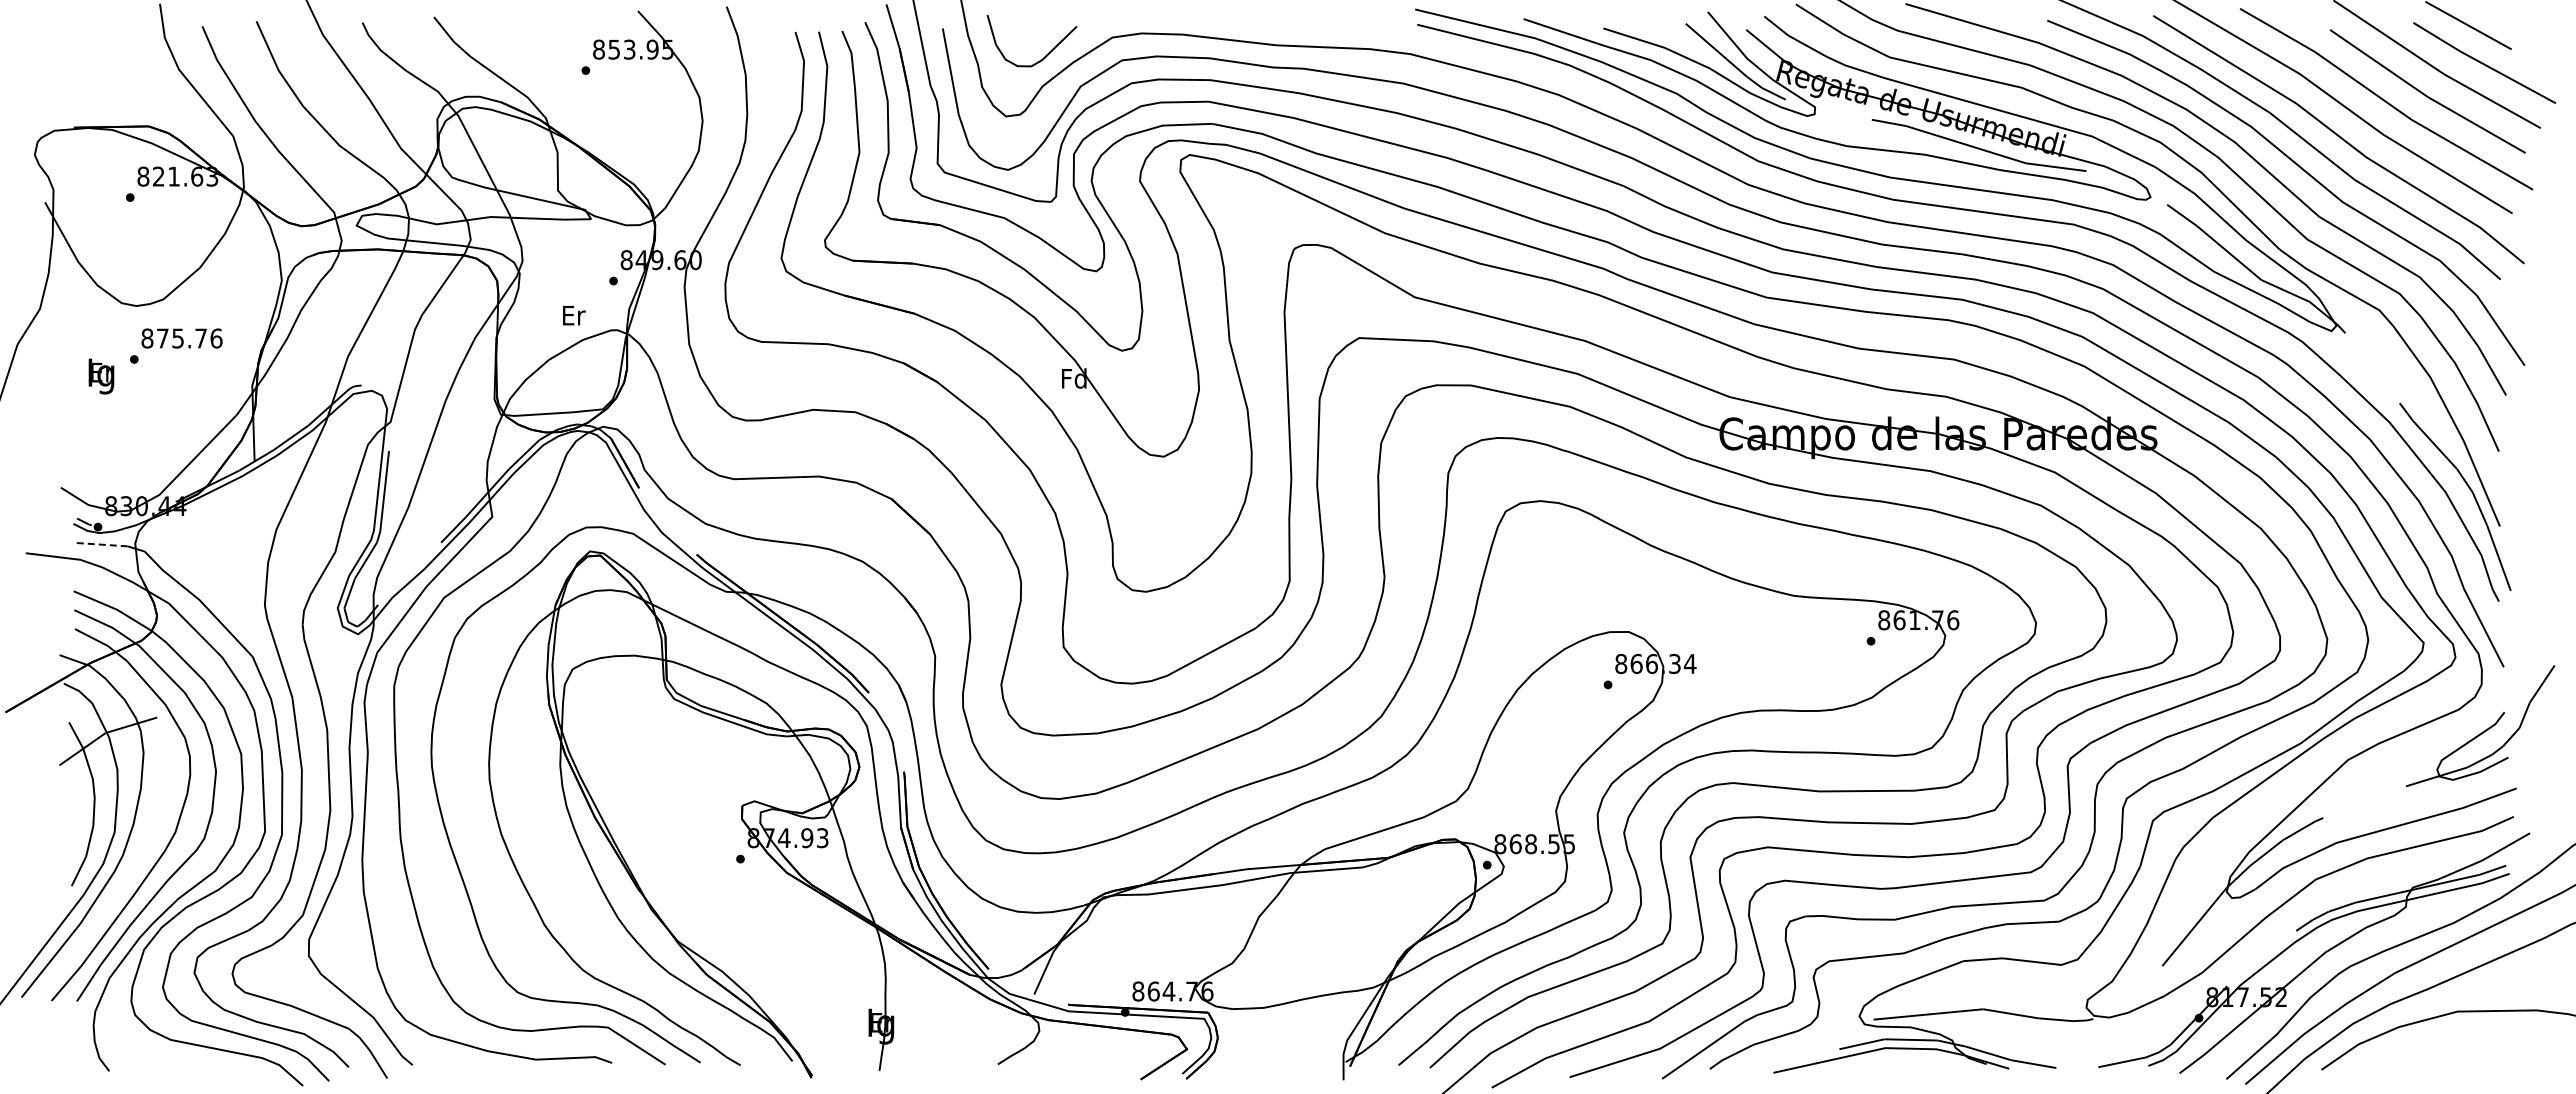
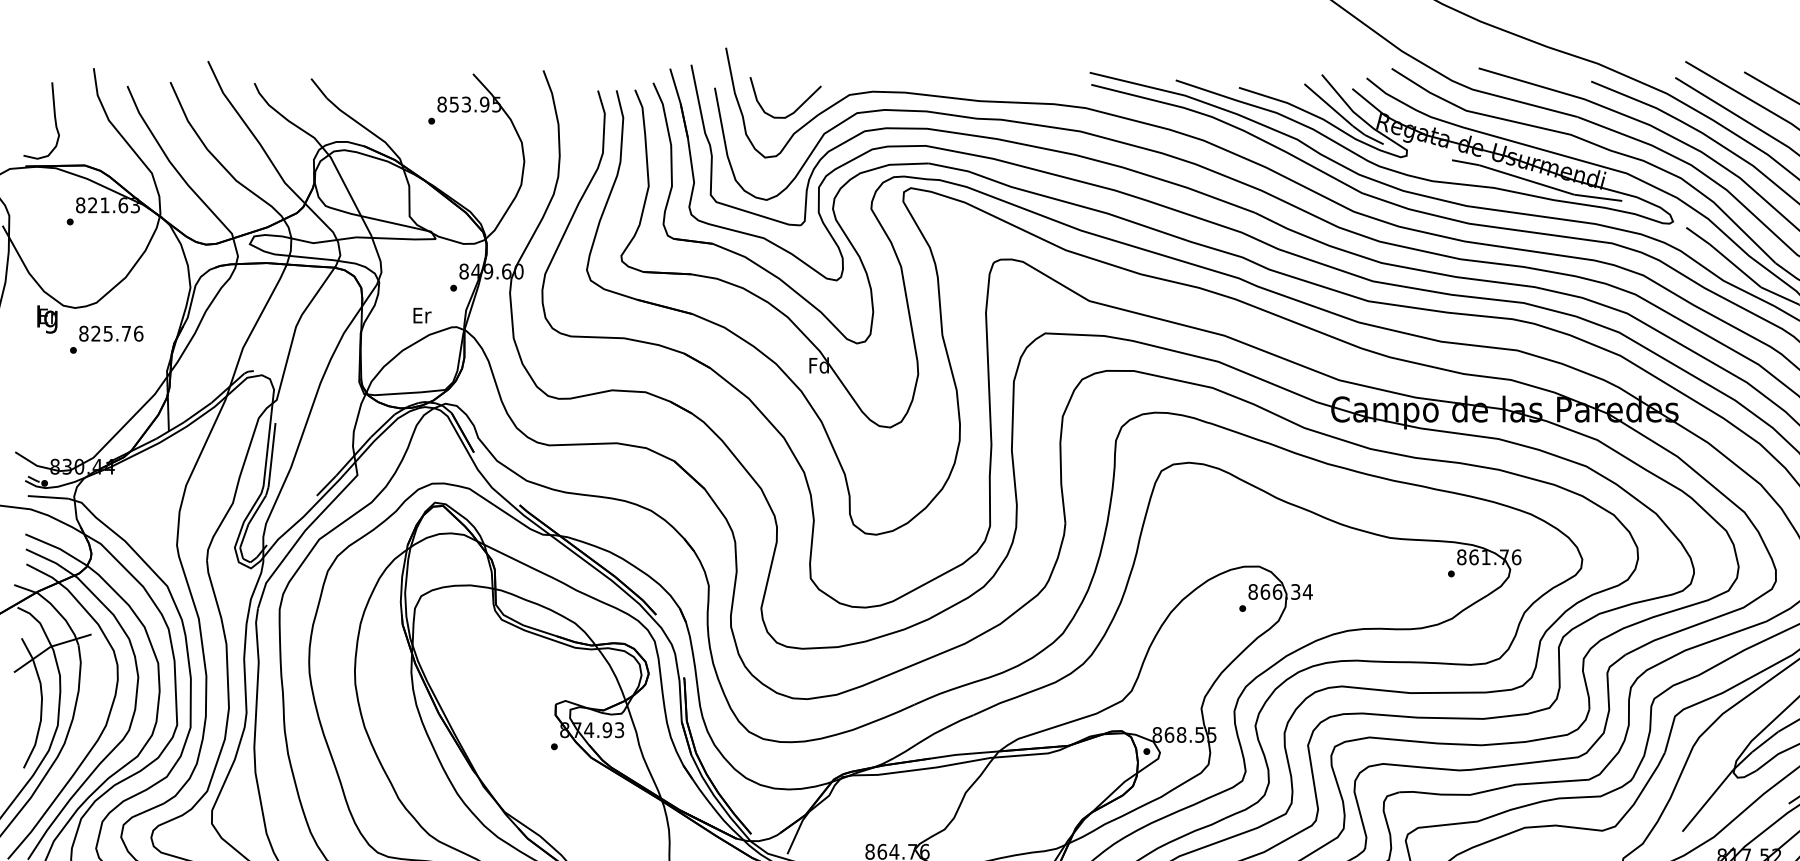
curve: (110, 69) -> (54, 120), added
text: (162, 338) -> (95, 333), 875.76 -> 825.76
text: (101, 376) -> (47, 319), moved
line: (102, 544) -> (48, 497), dashed -> solid

